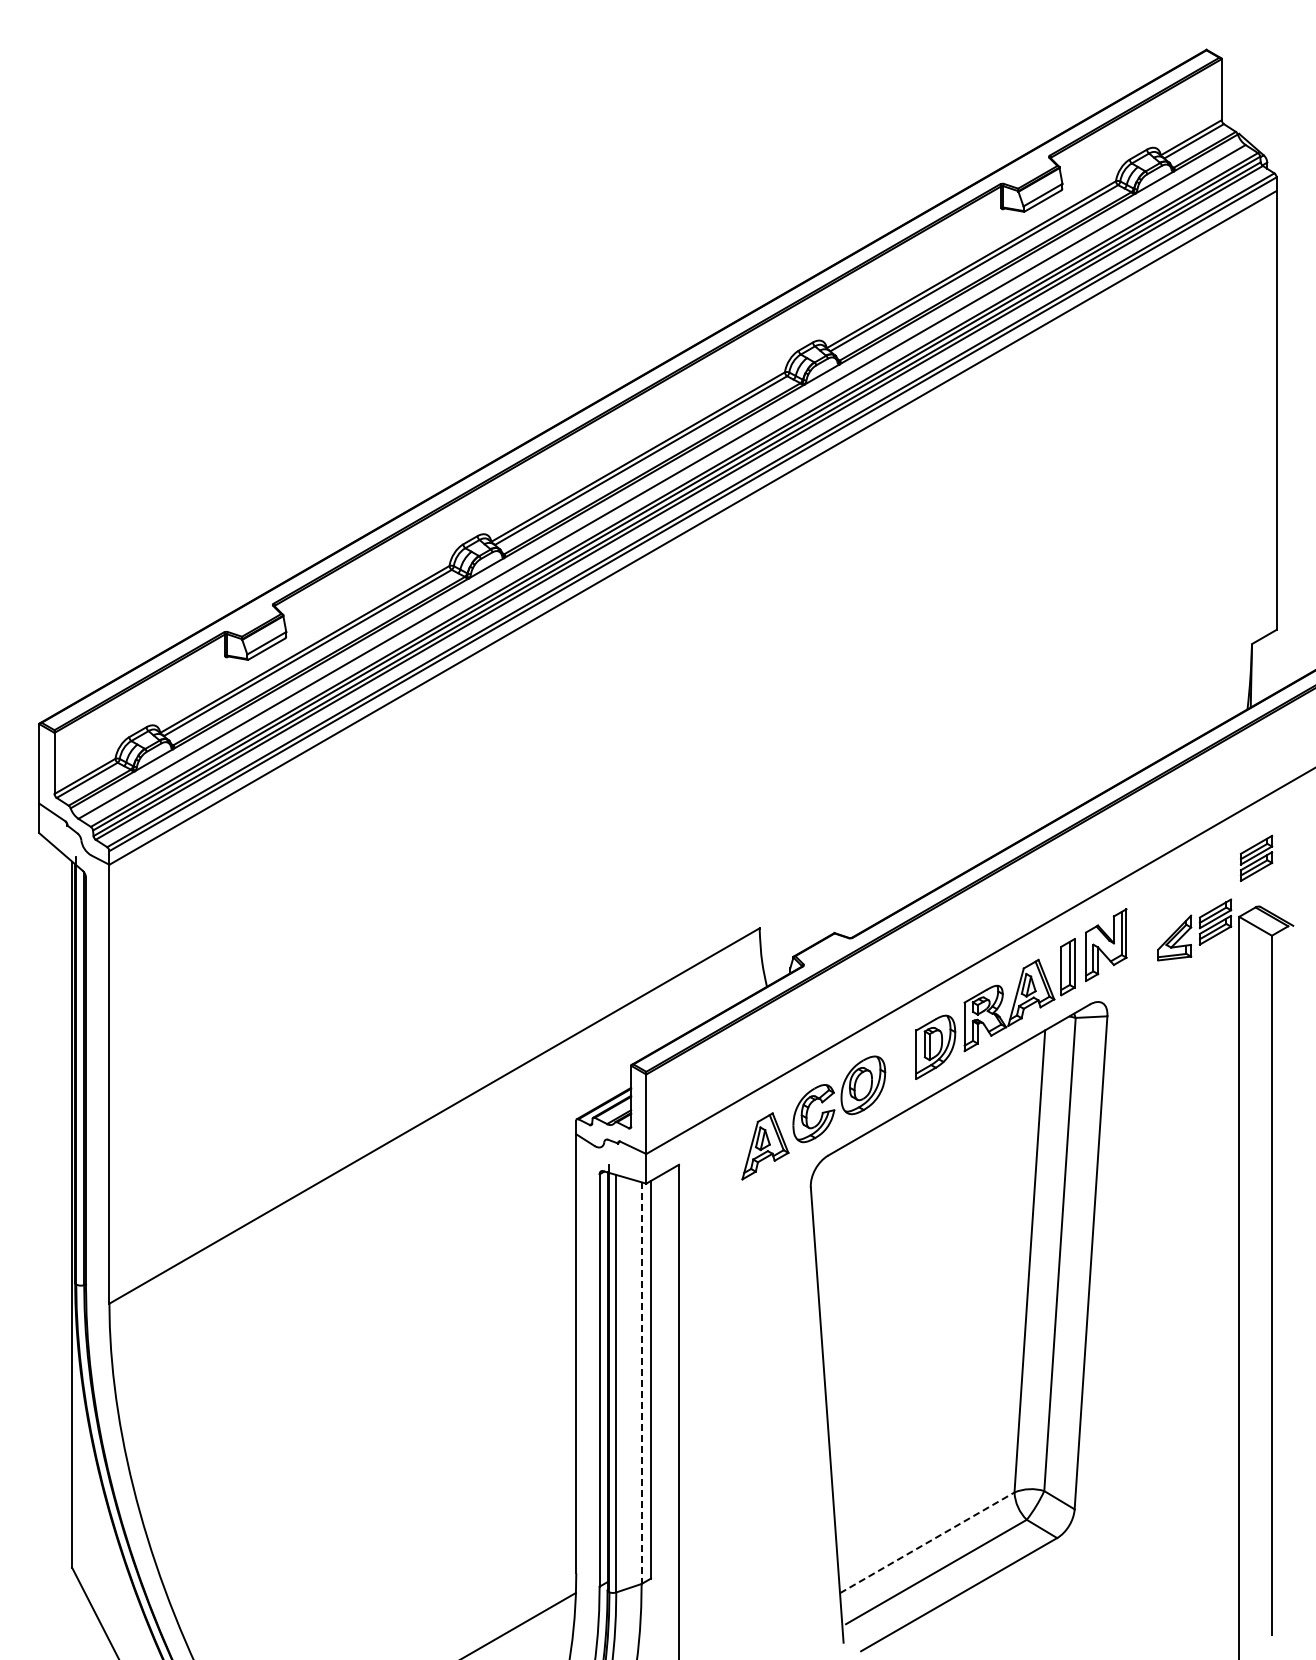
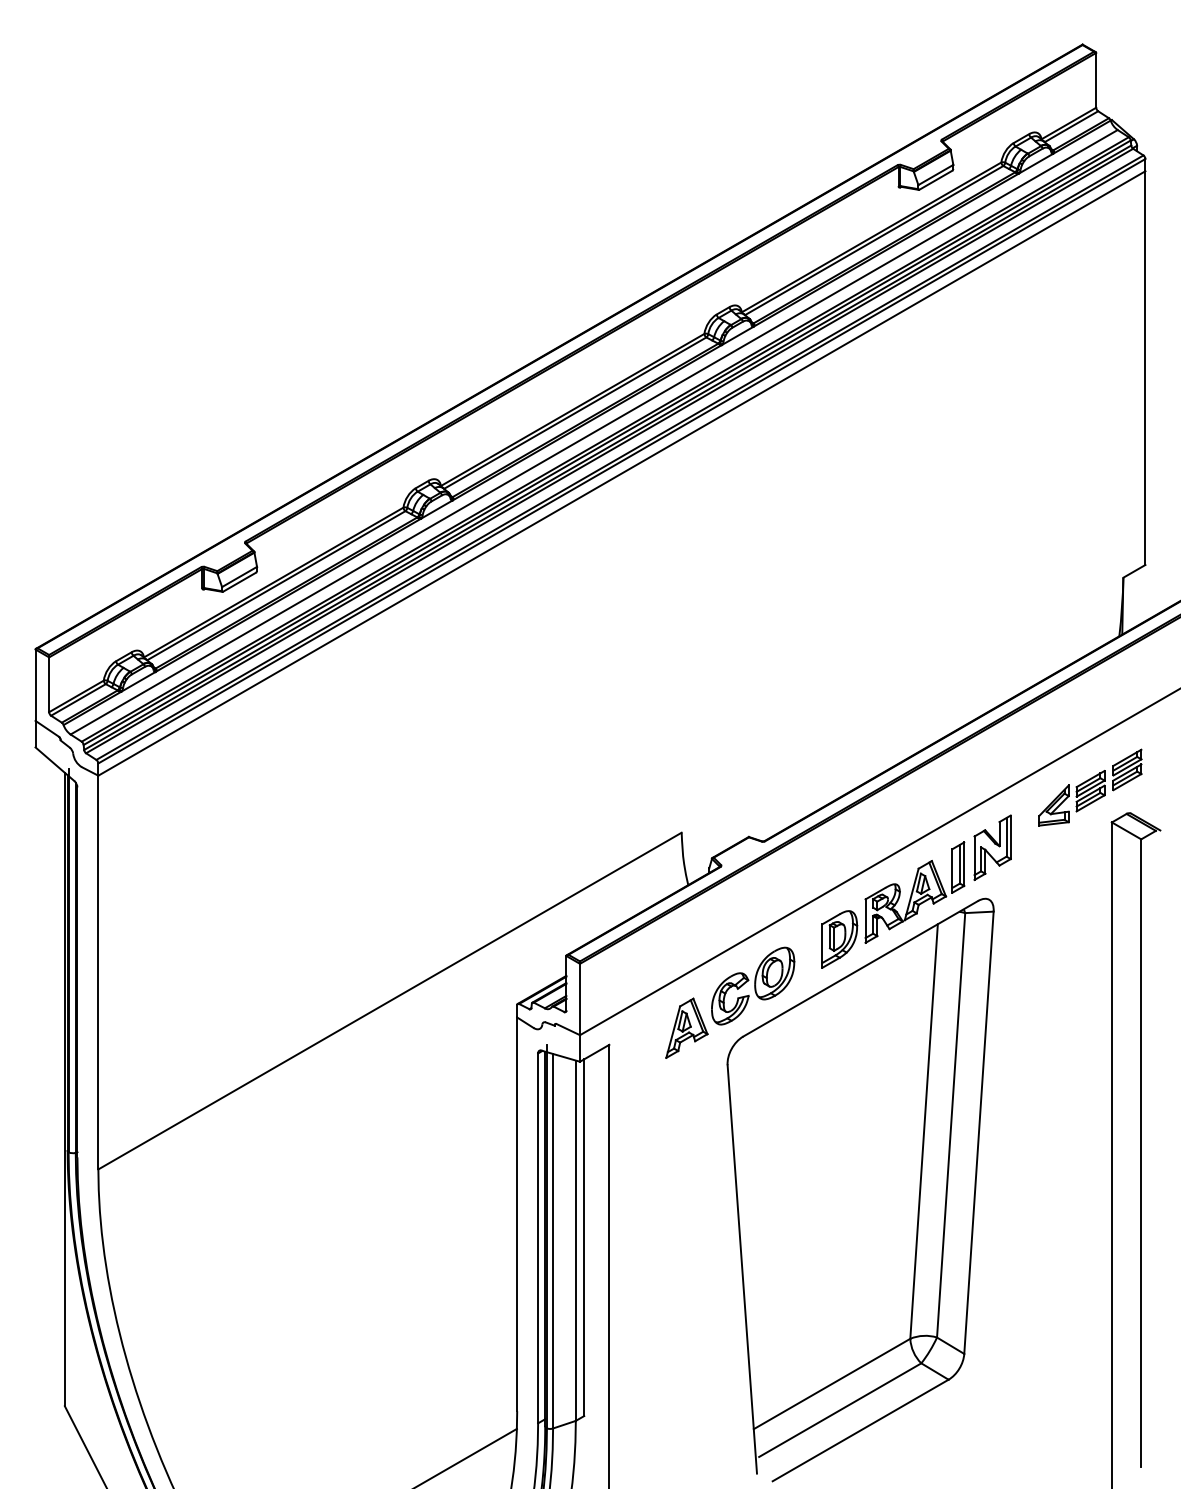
part: (1194, 929) -> (1071, 797), moved
line: (641, 1383) -> (575, 1241), dashed -> solid
line: (927, 1542) -> (832, 1383), dashed -> solid

